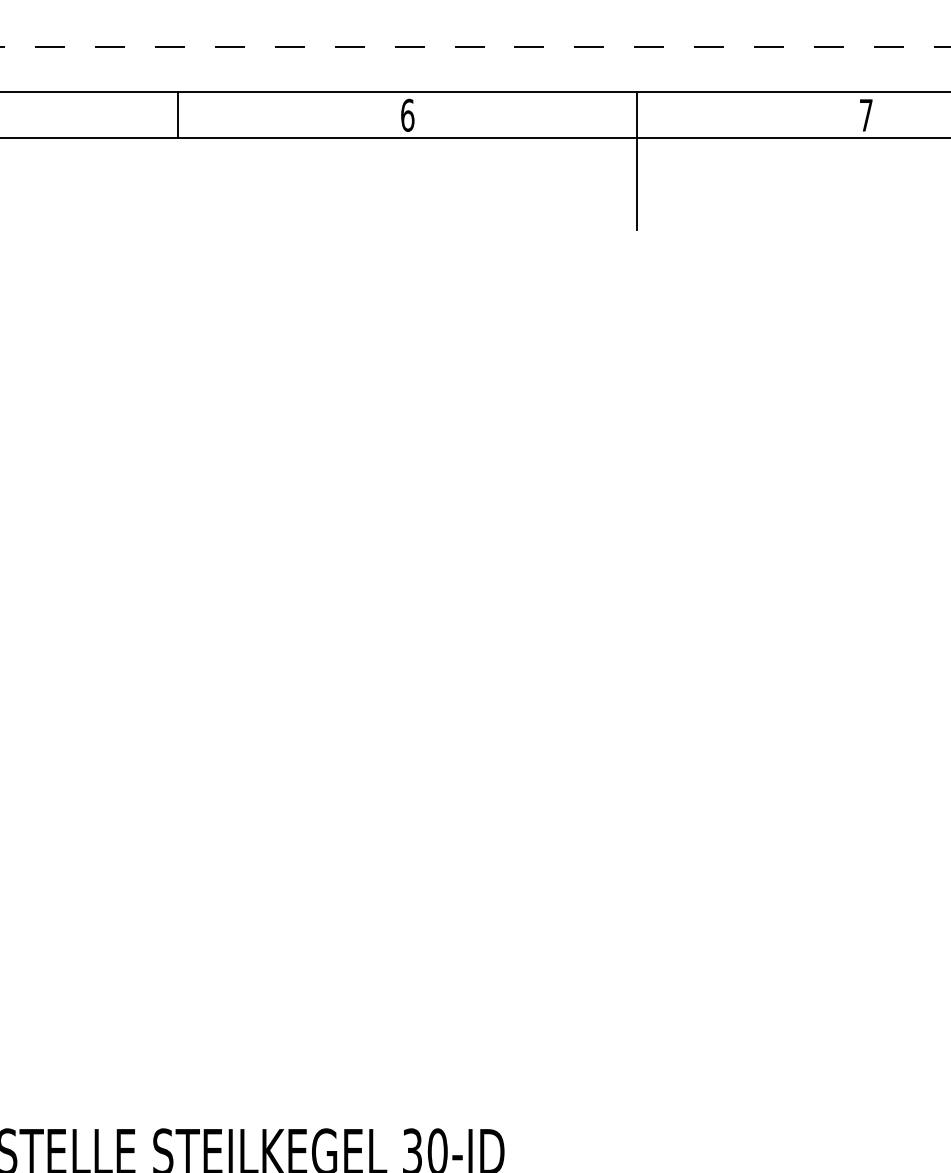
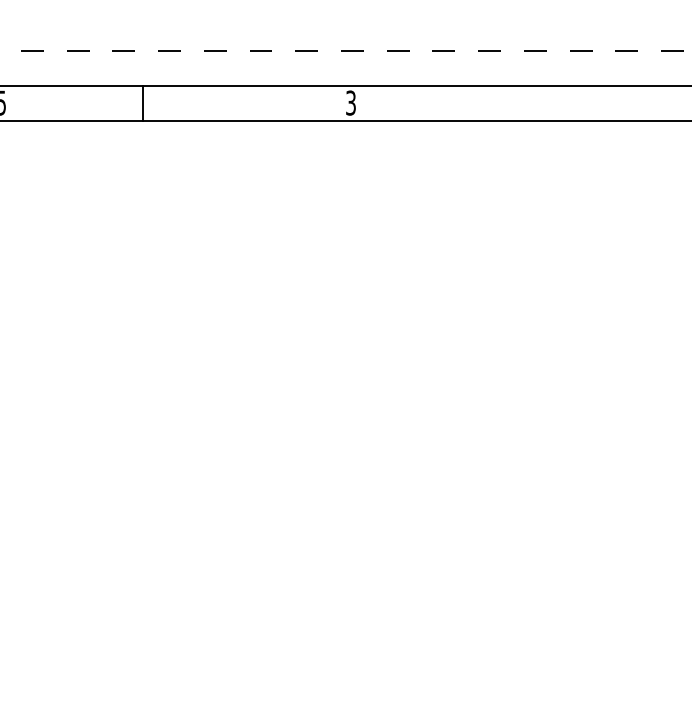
text: (407, 114) -> (350, 102), 6 -> 3
line: (178, 115) -> (143, 103), moved
line: (637, 161) -> (526, 138), removed

